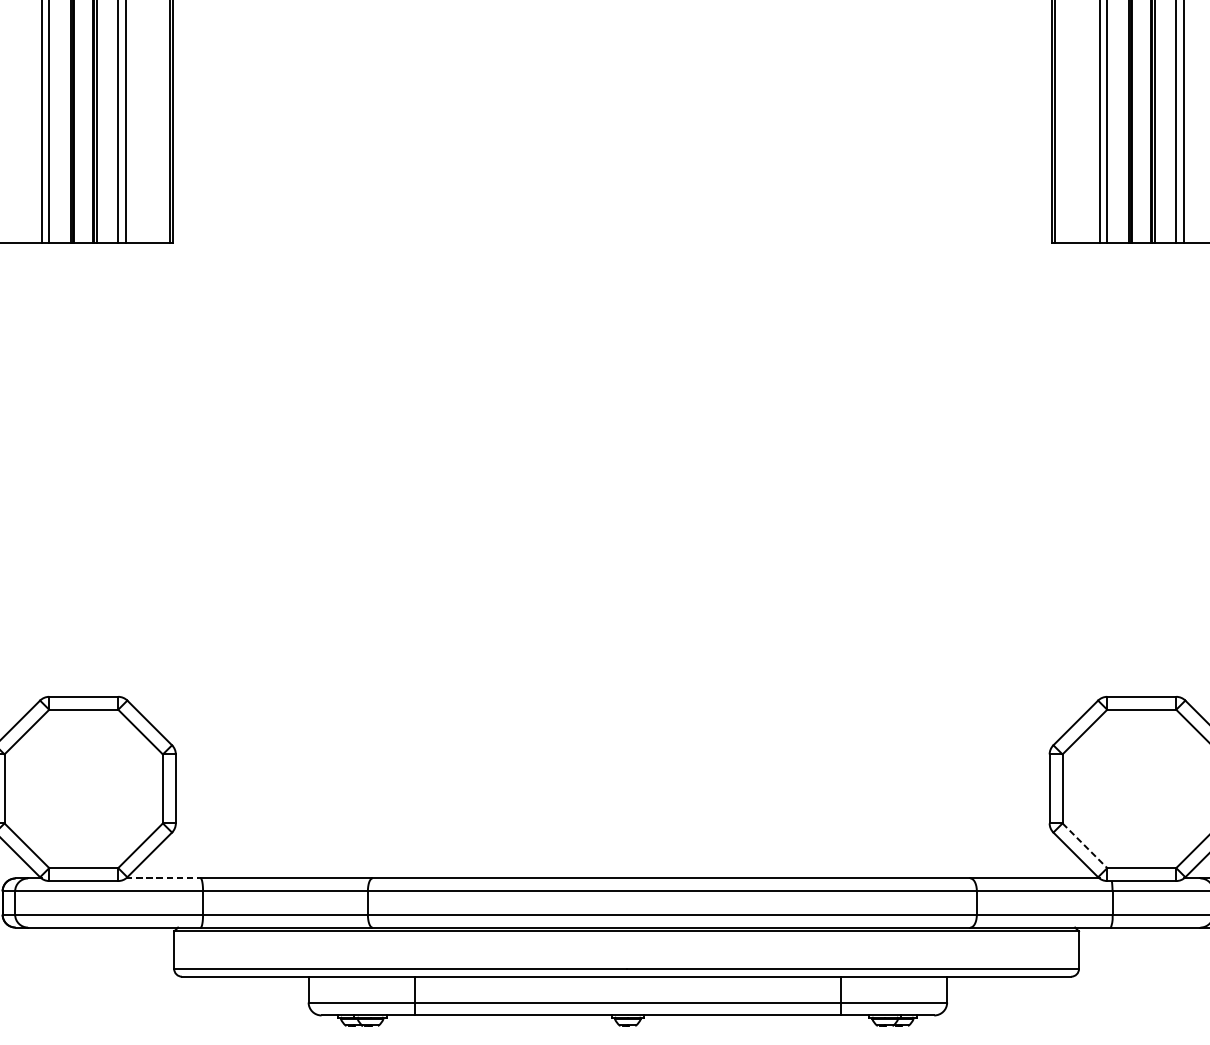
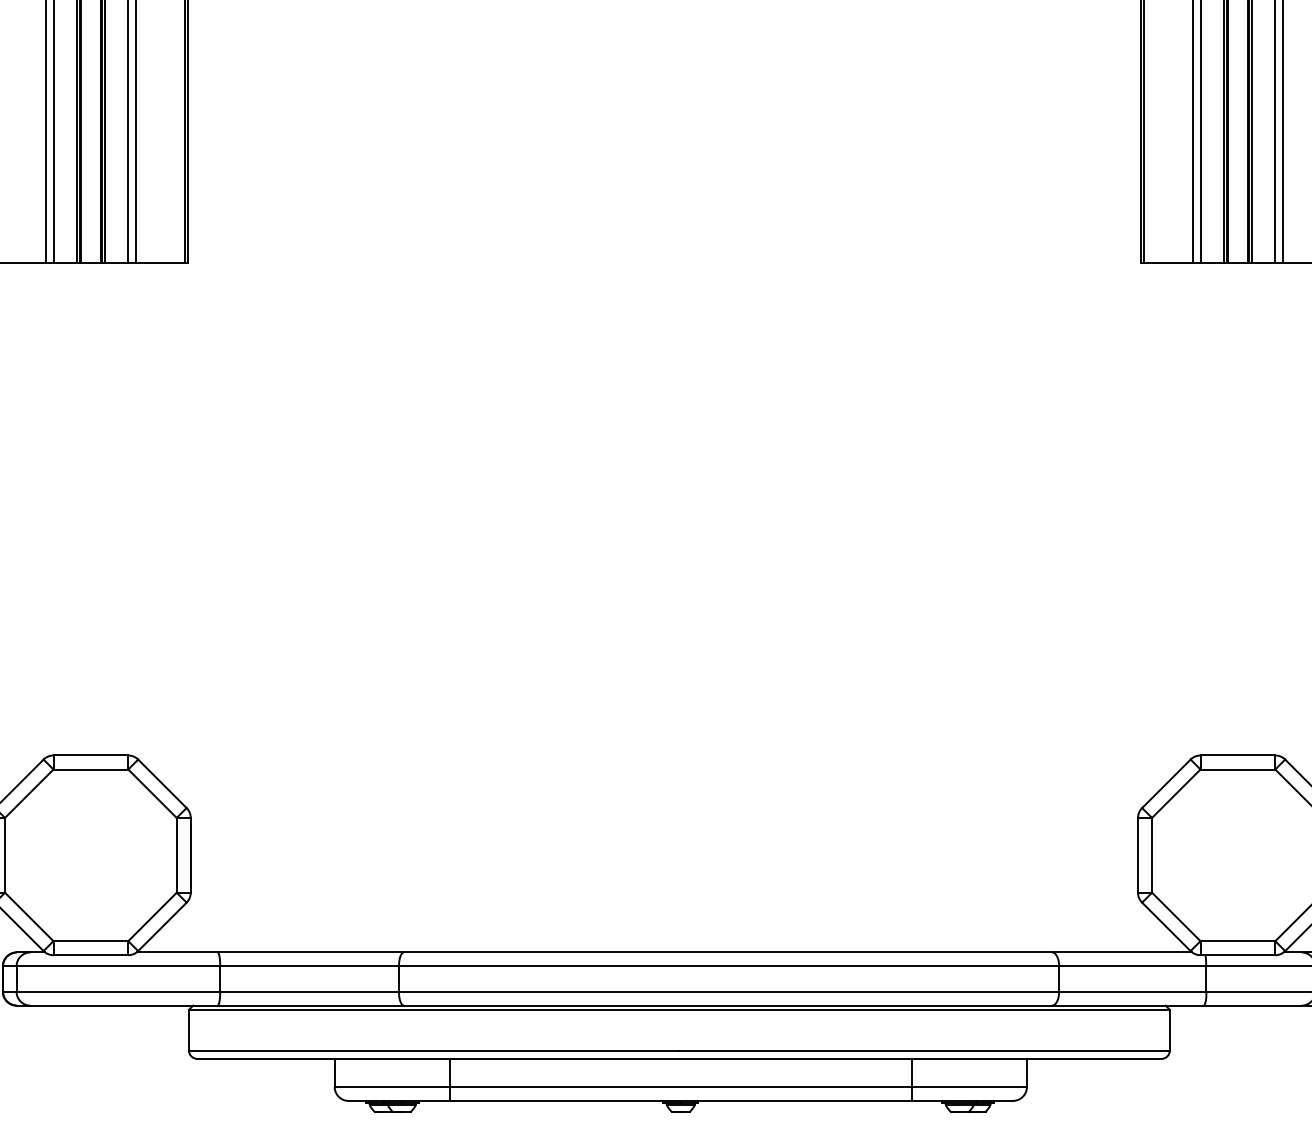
line: (1085, 846) -> (1176, 917), dashed -> solid
line: (163, 878) -> (177, 952), dashed -> solid

